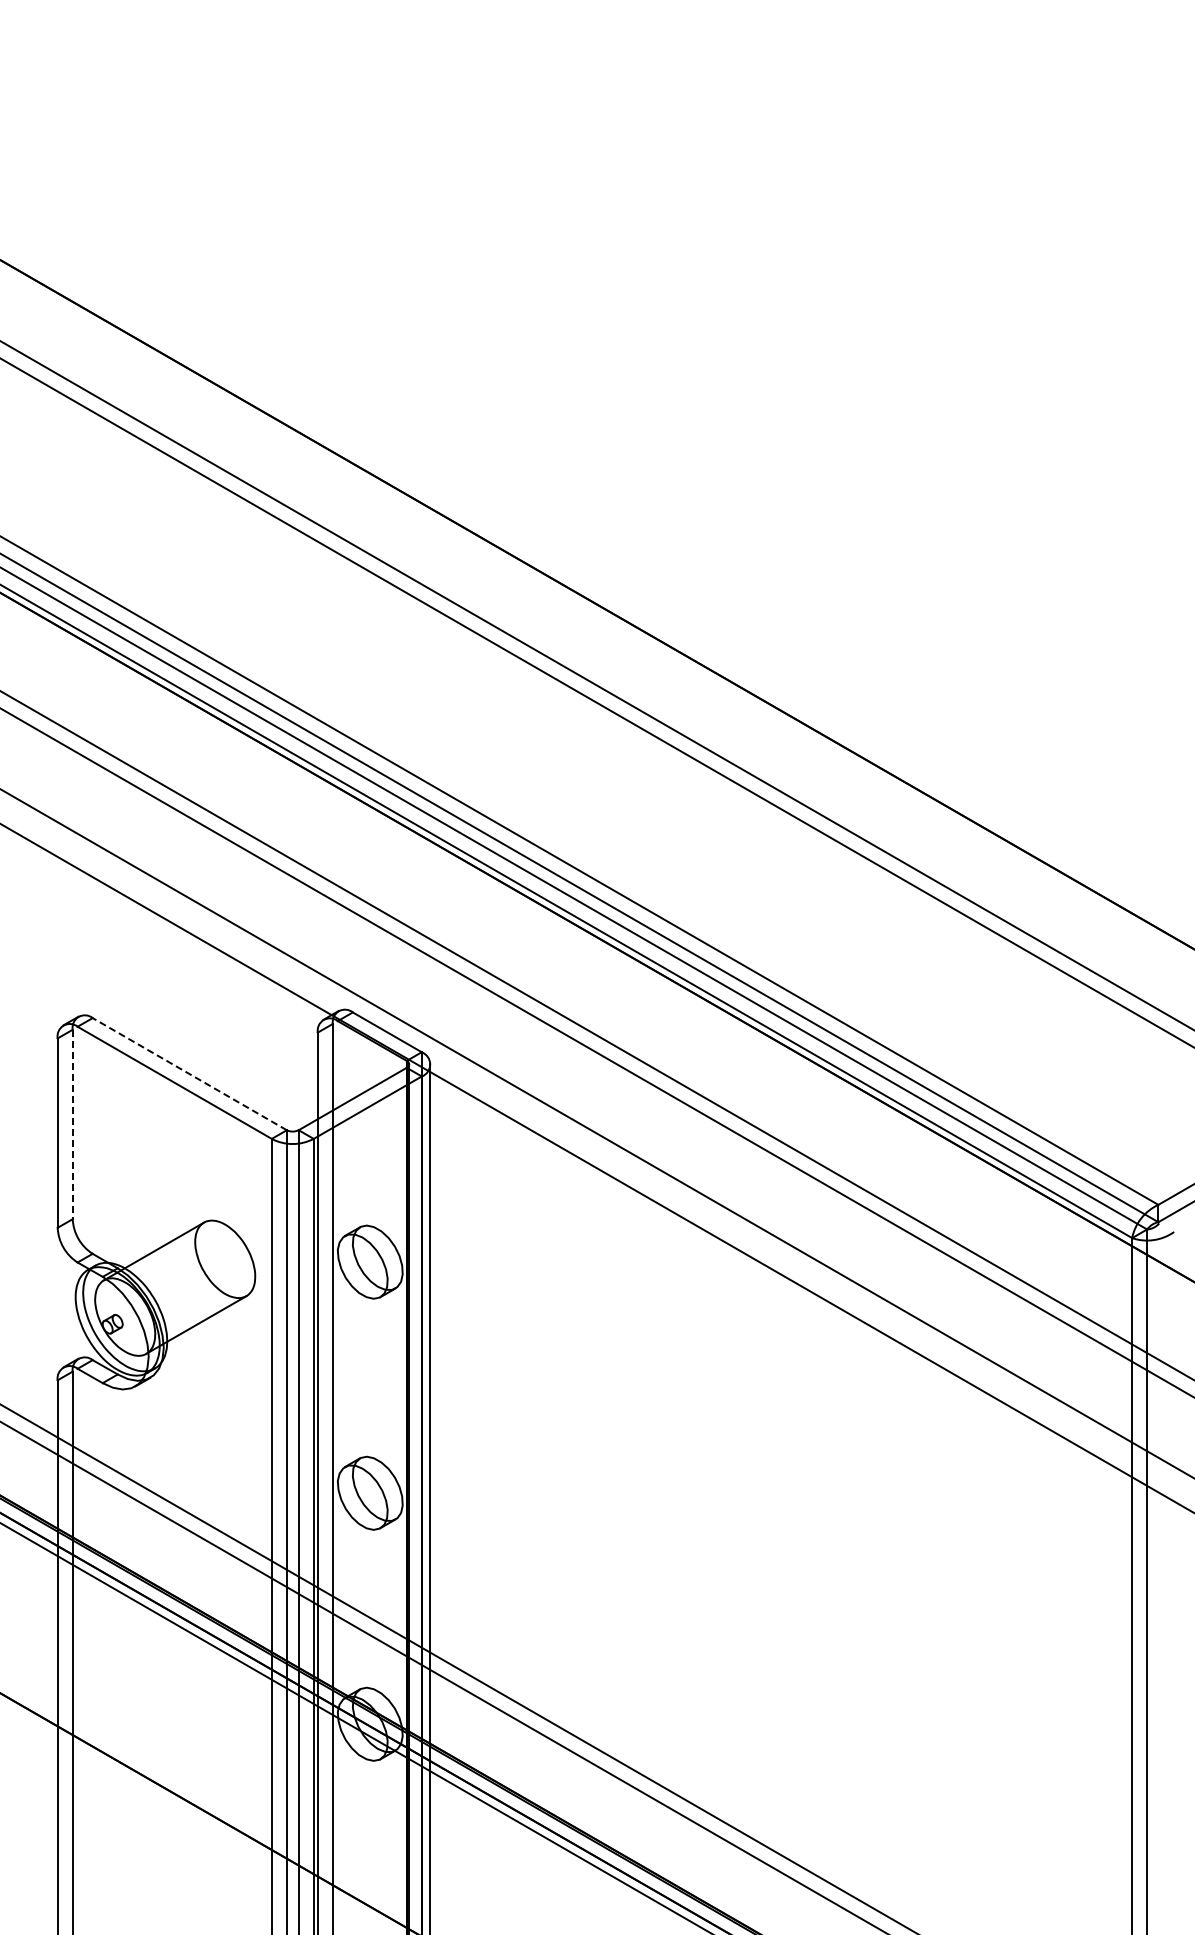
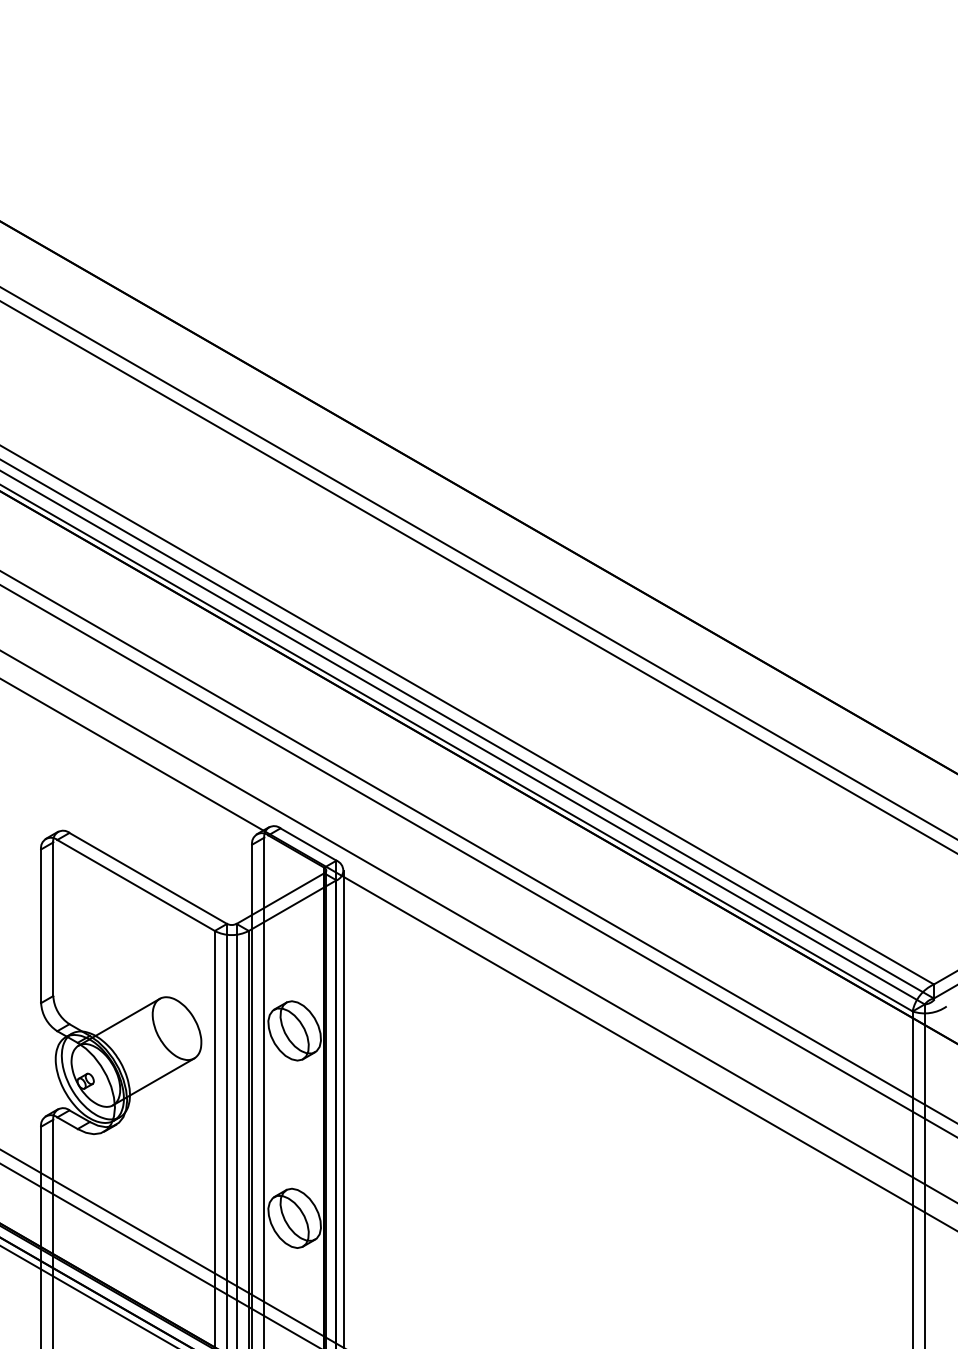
line: (189, 1073) -> (148, 877), dashed -> solid
line: (72, 1124) -> (53, 919), dashed -> solid

